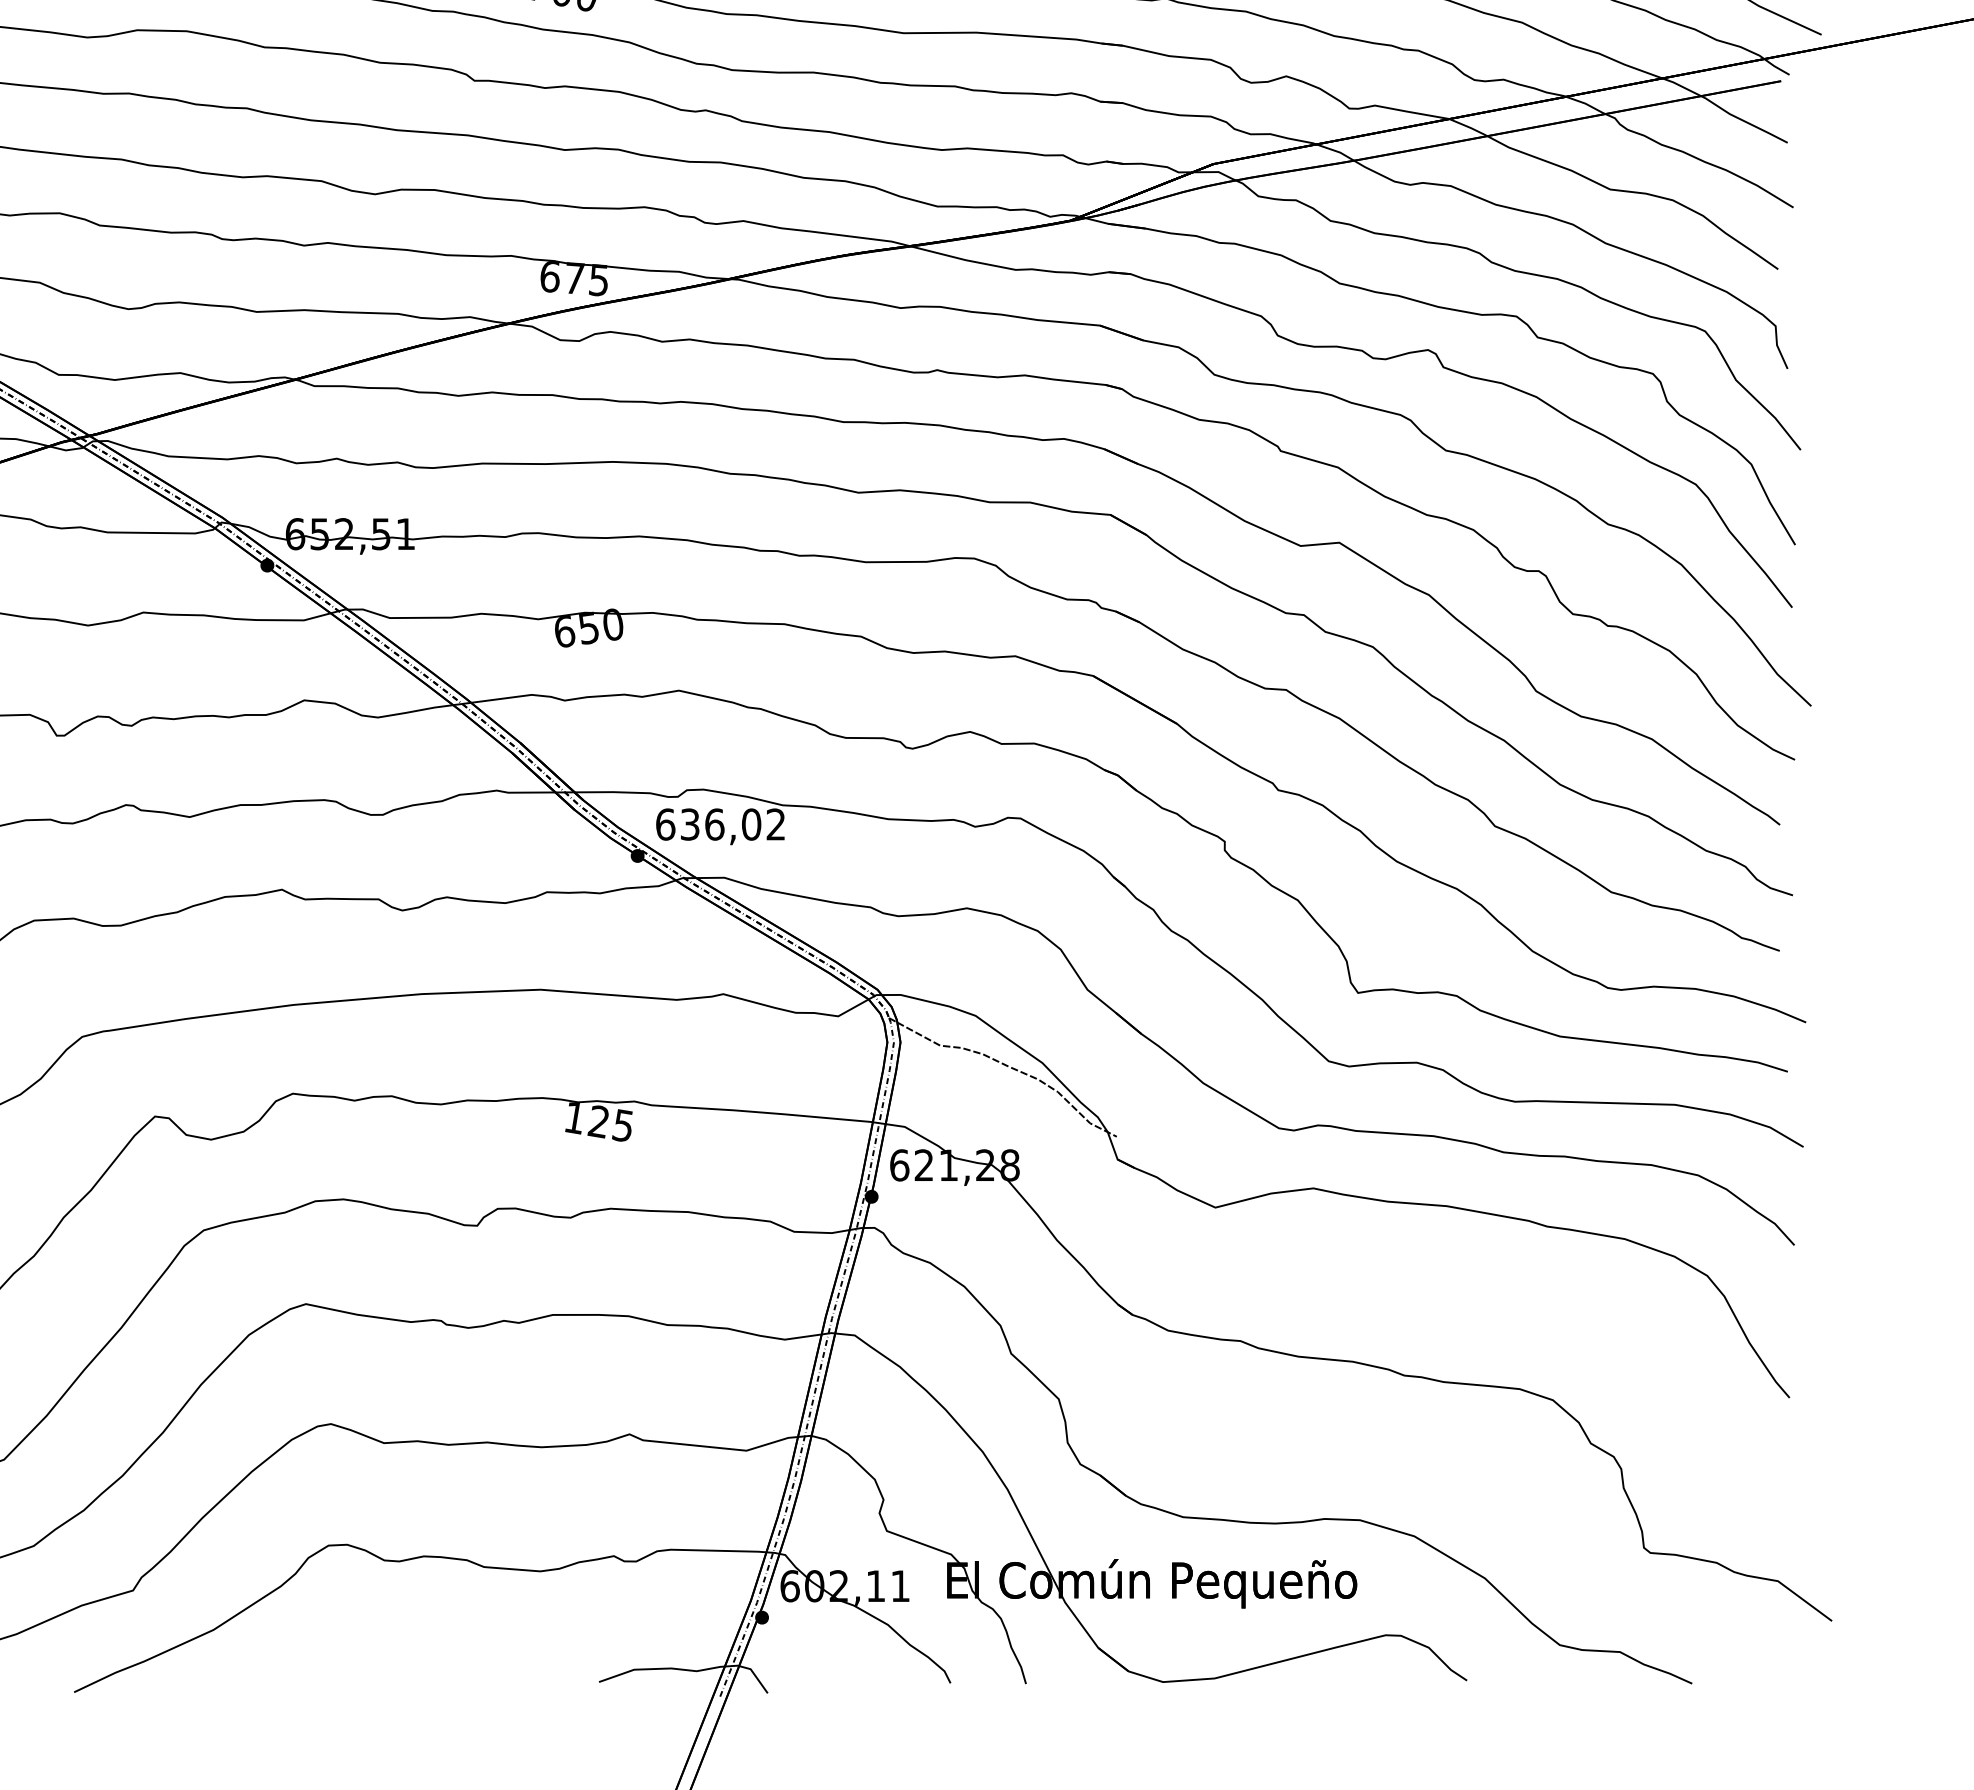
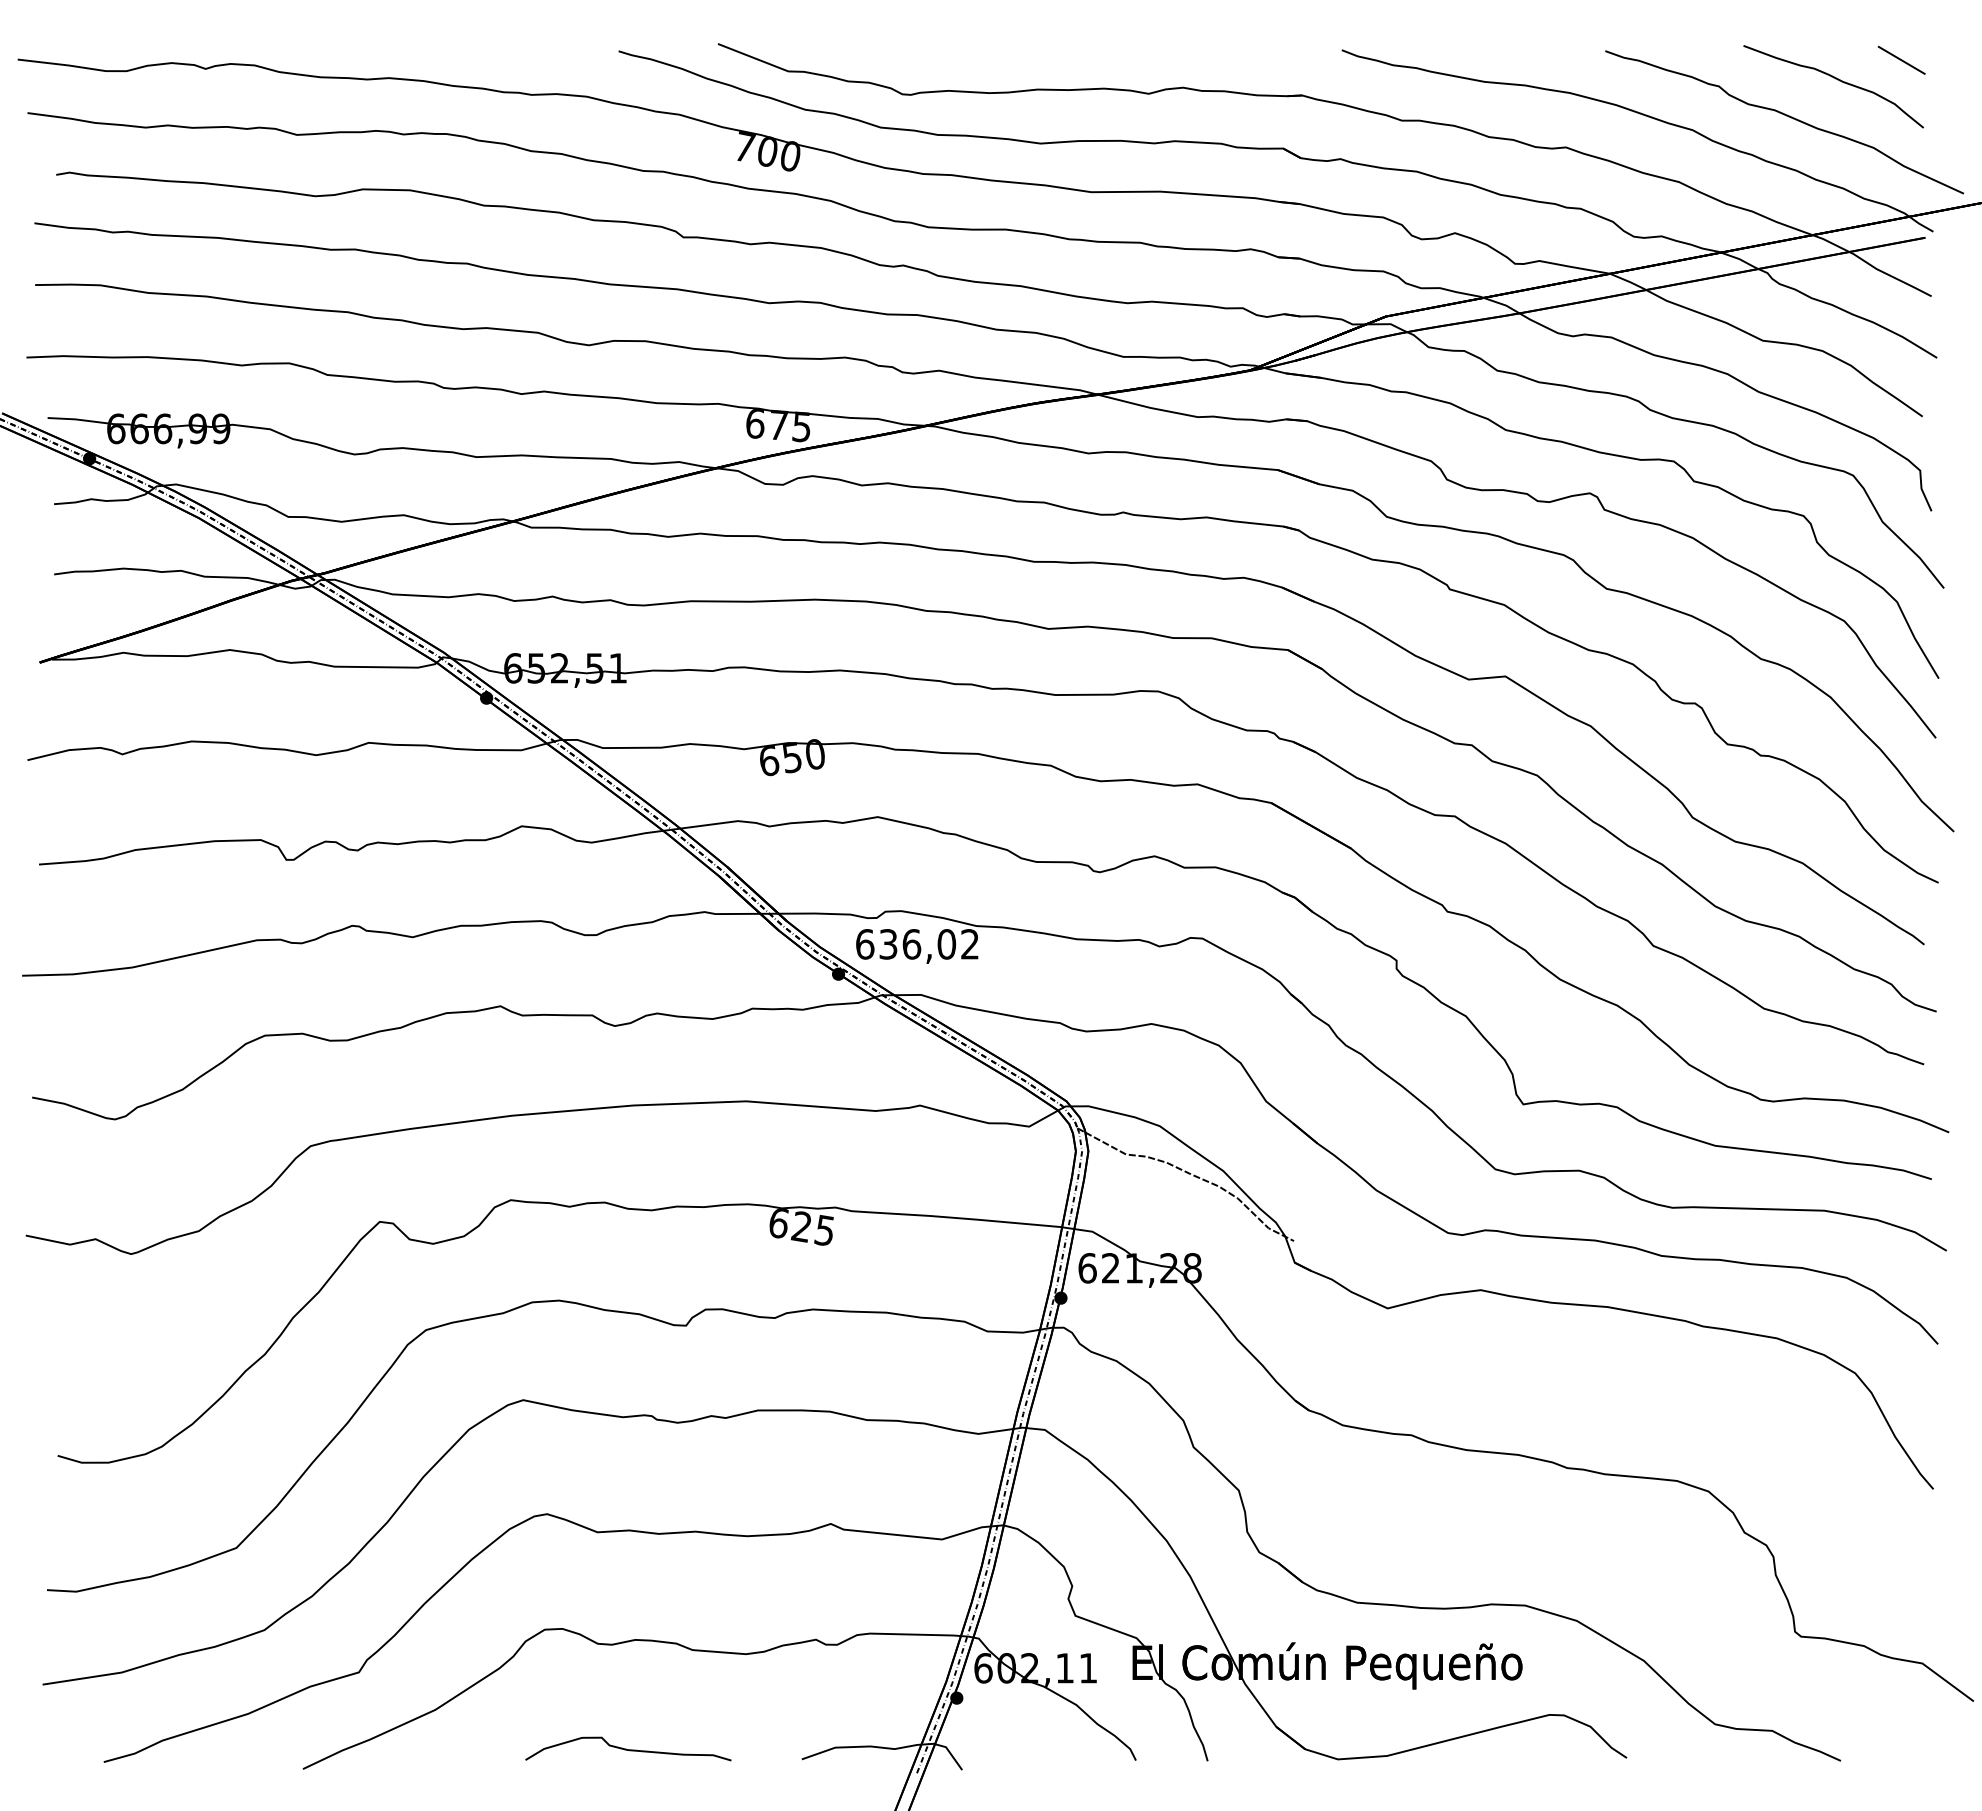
text: (574, 1118) -> (778, 1223), 125 -> 625
curve: (416, 1671) -> (628, 1749), added

